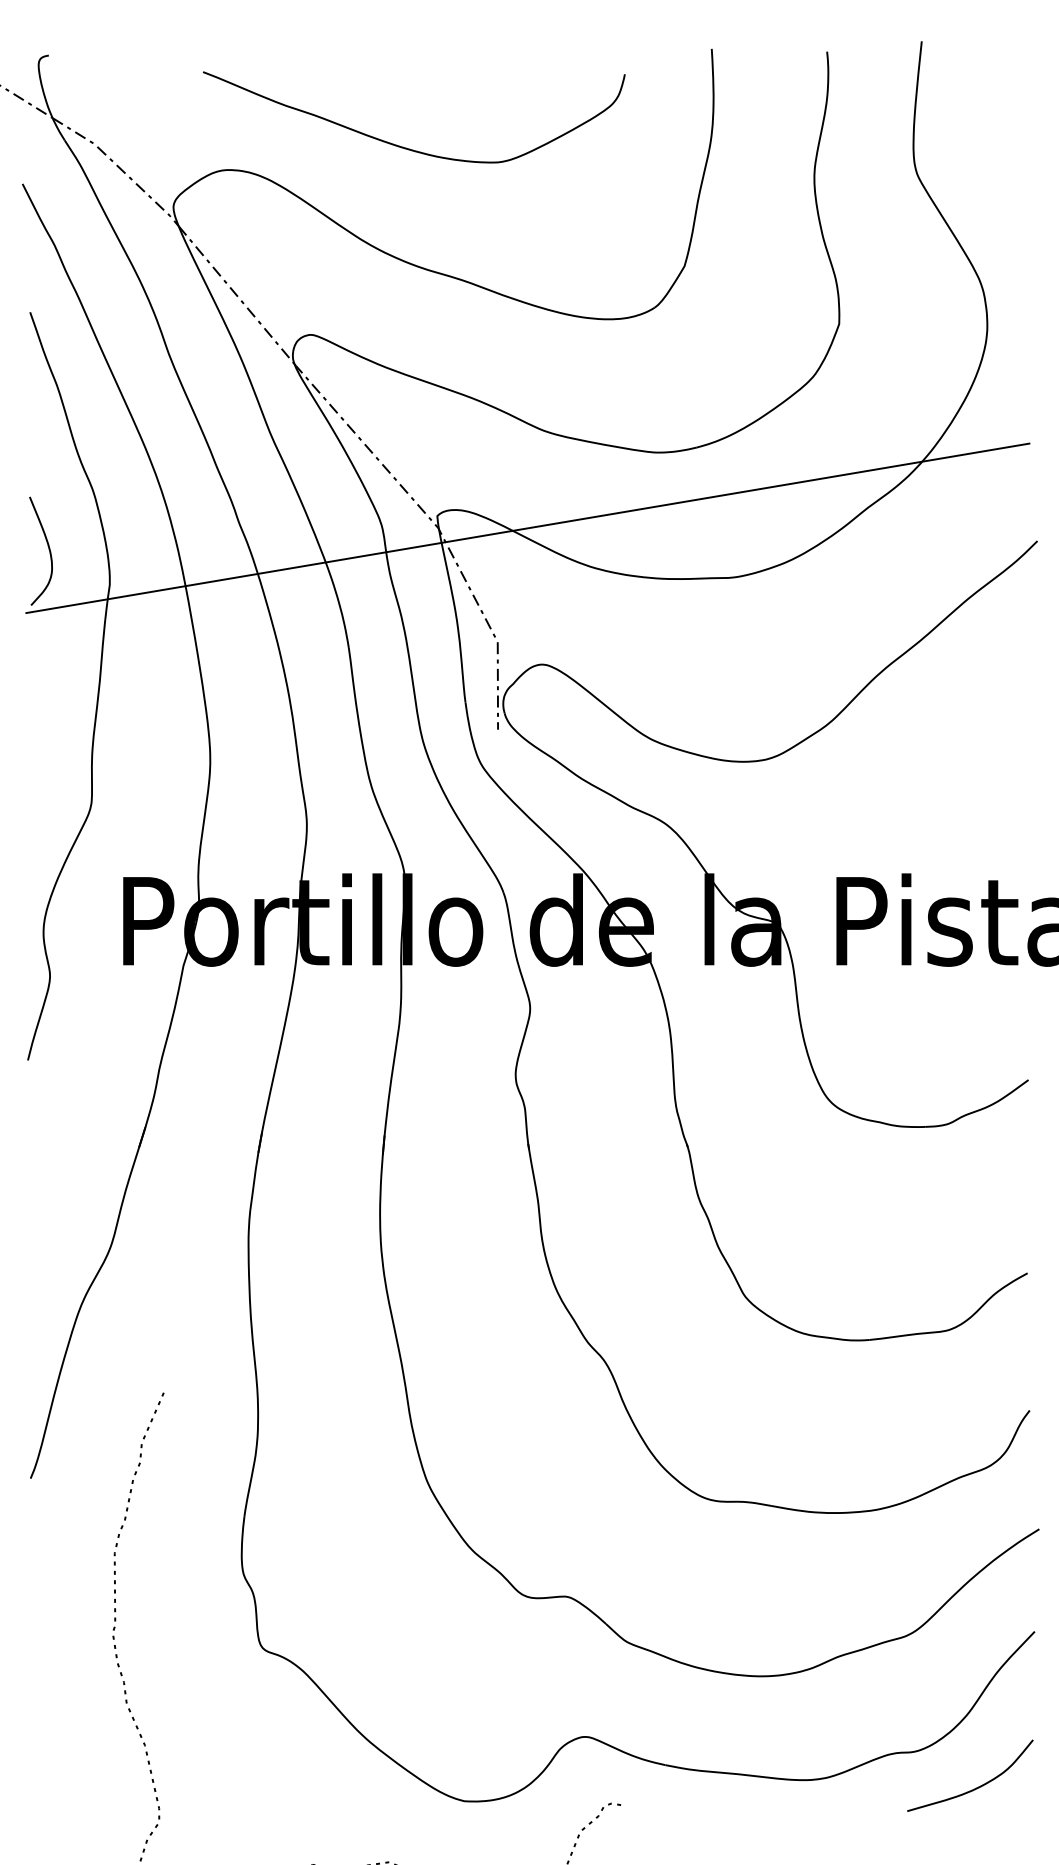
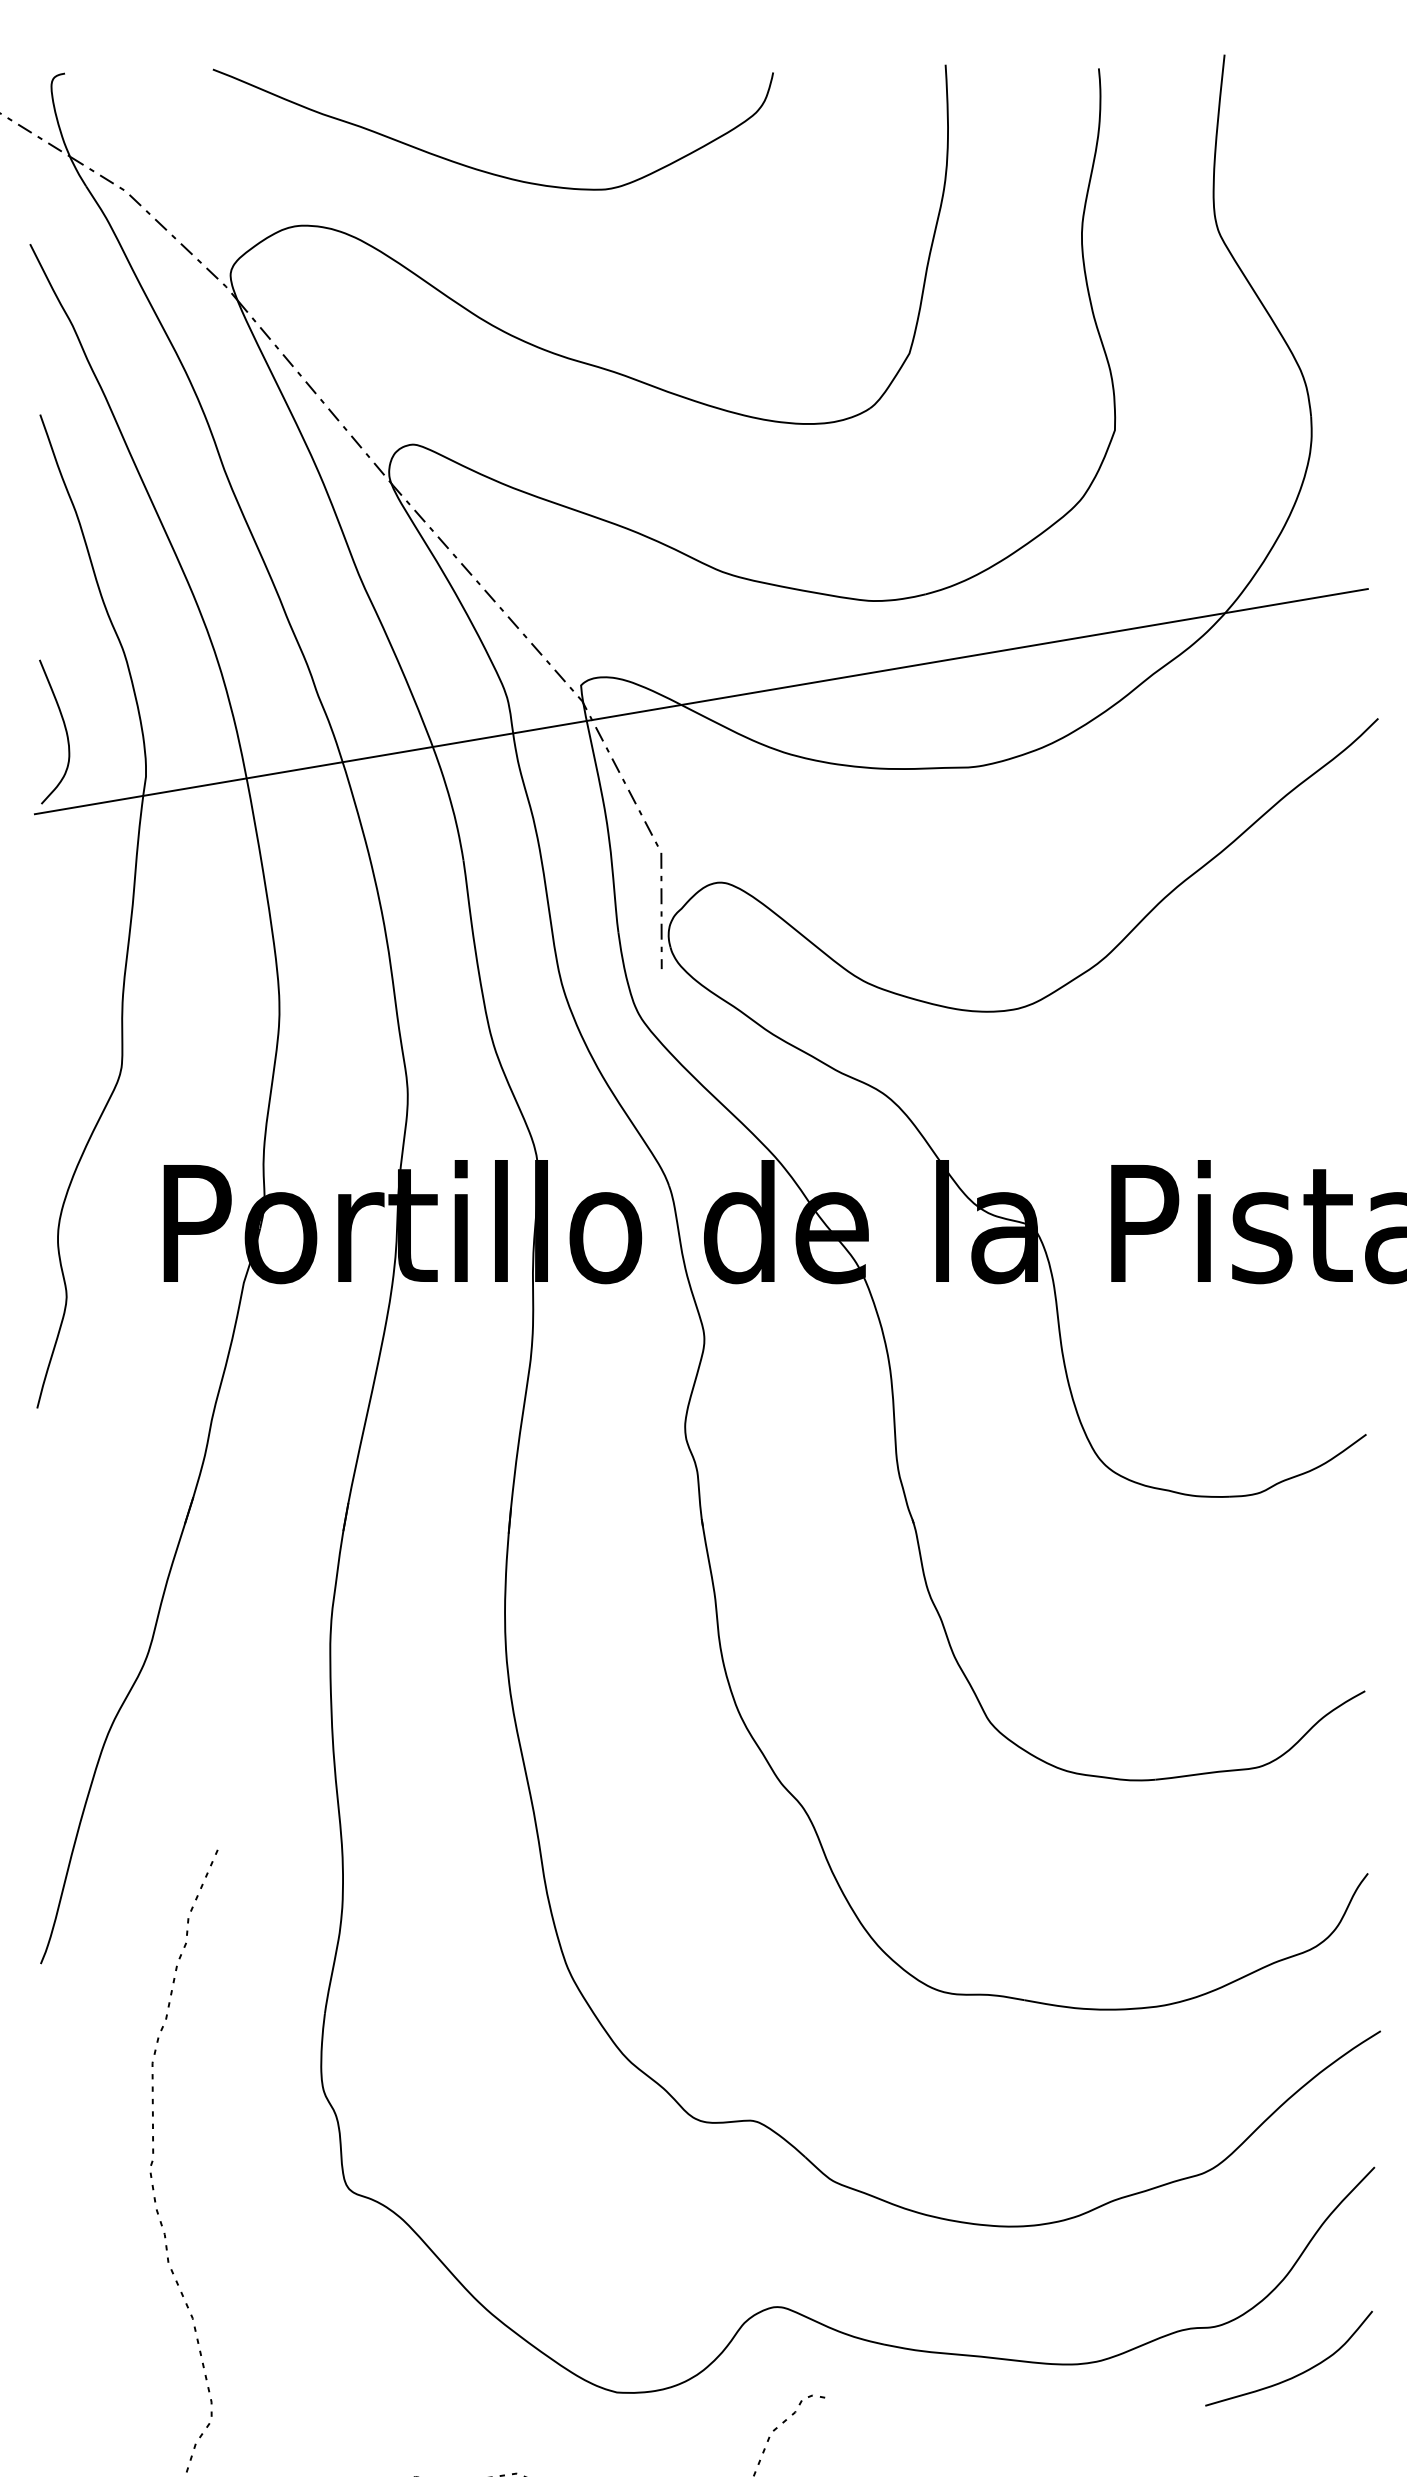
curve: (404, 147) -> (480, 169), moved

